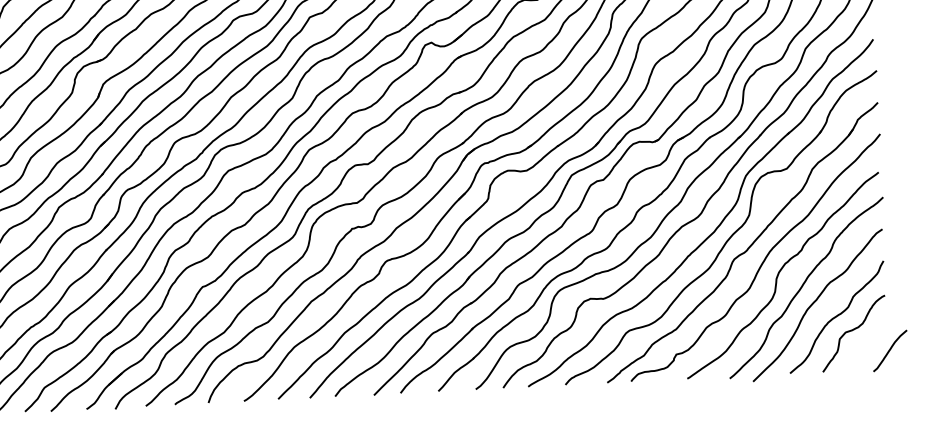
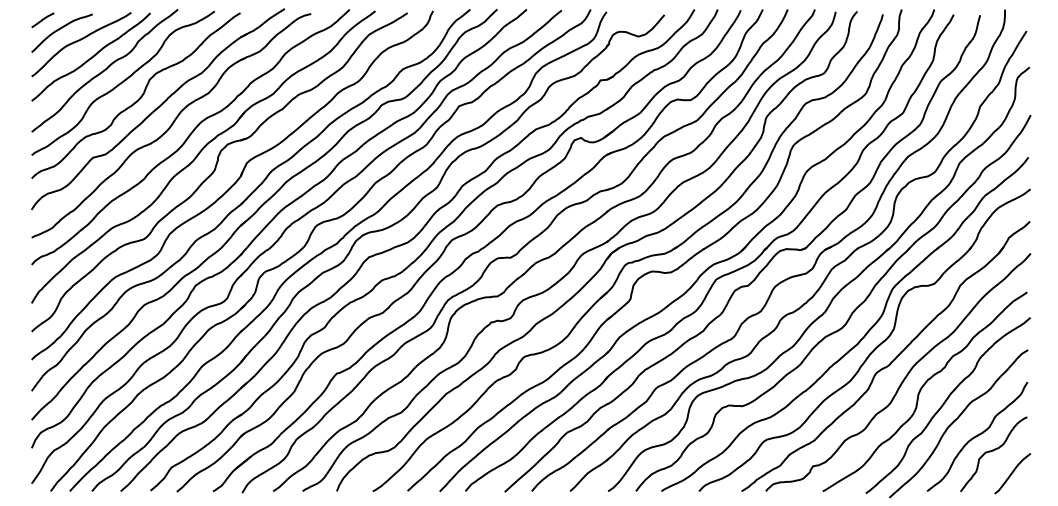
curve: (889, 350) -> (1012, 473), moved

